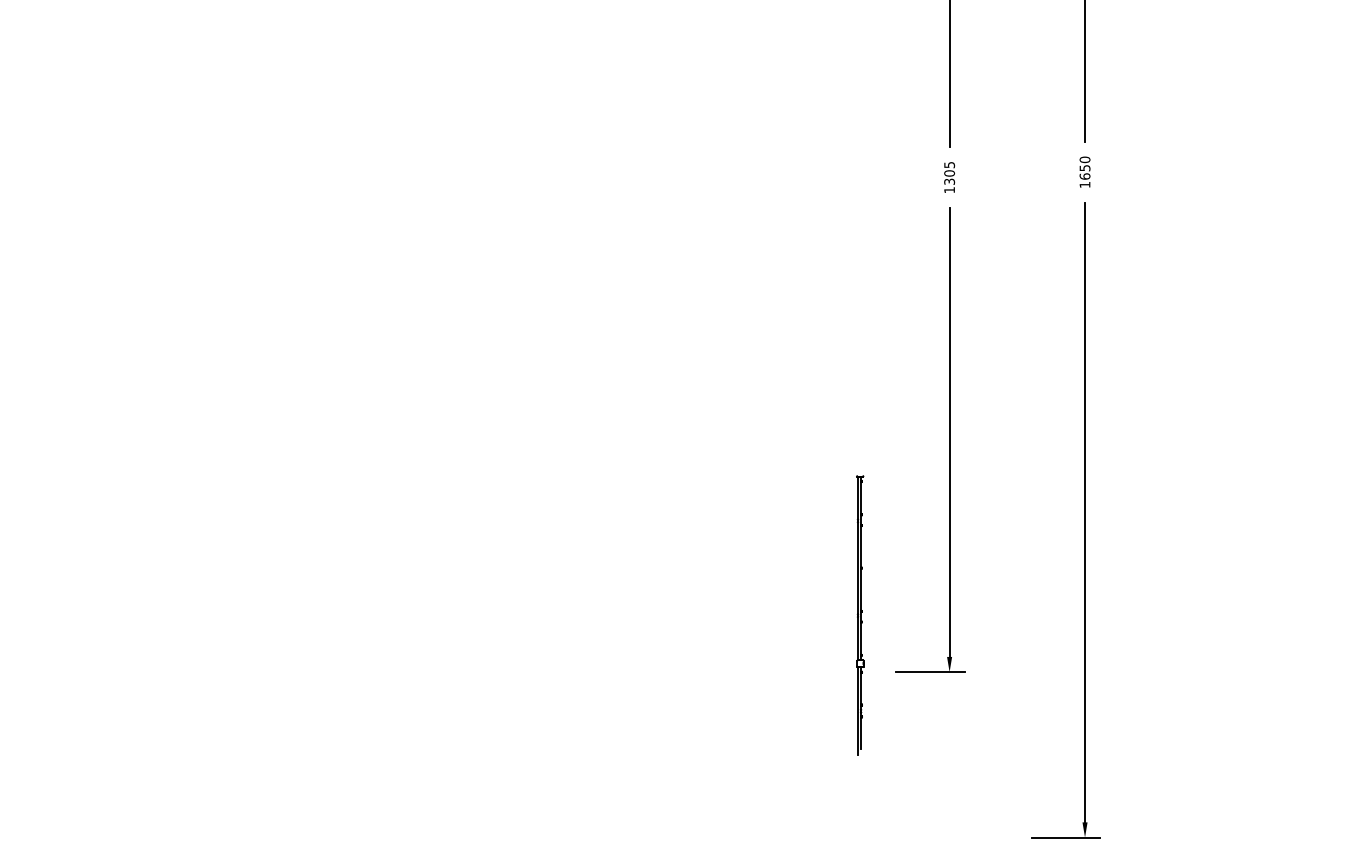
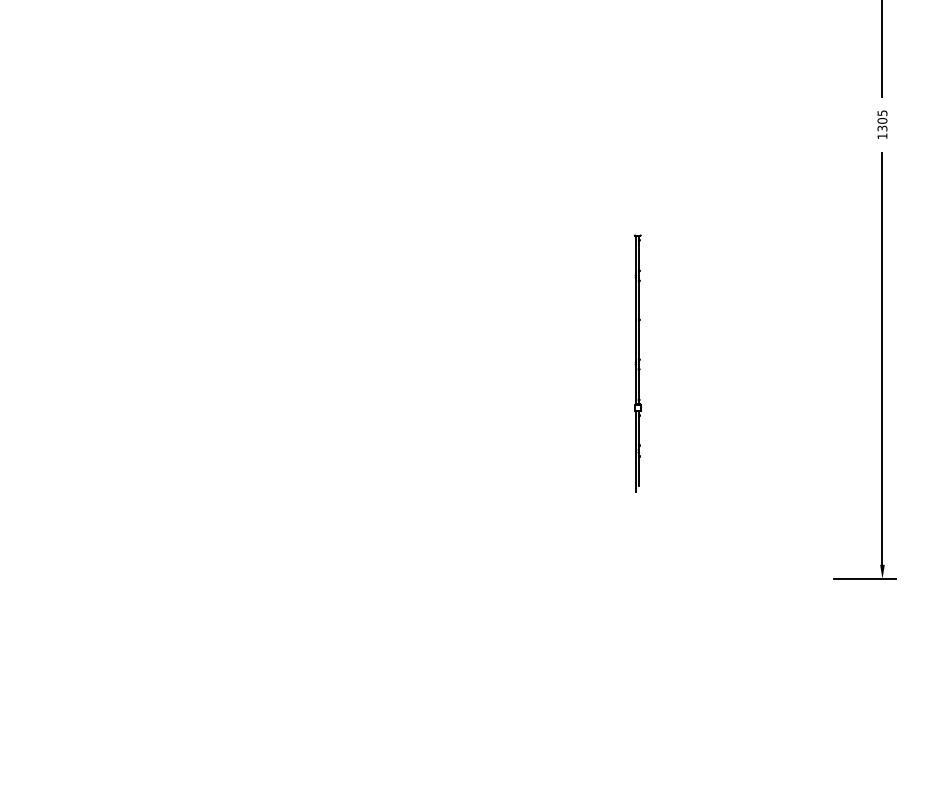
part: (860, 615) -> (638, 363), moved

